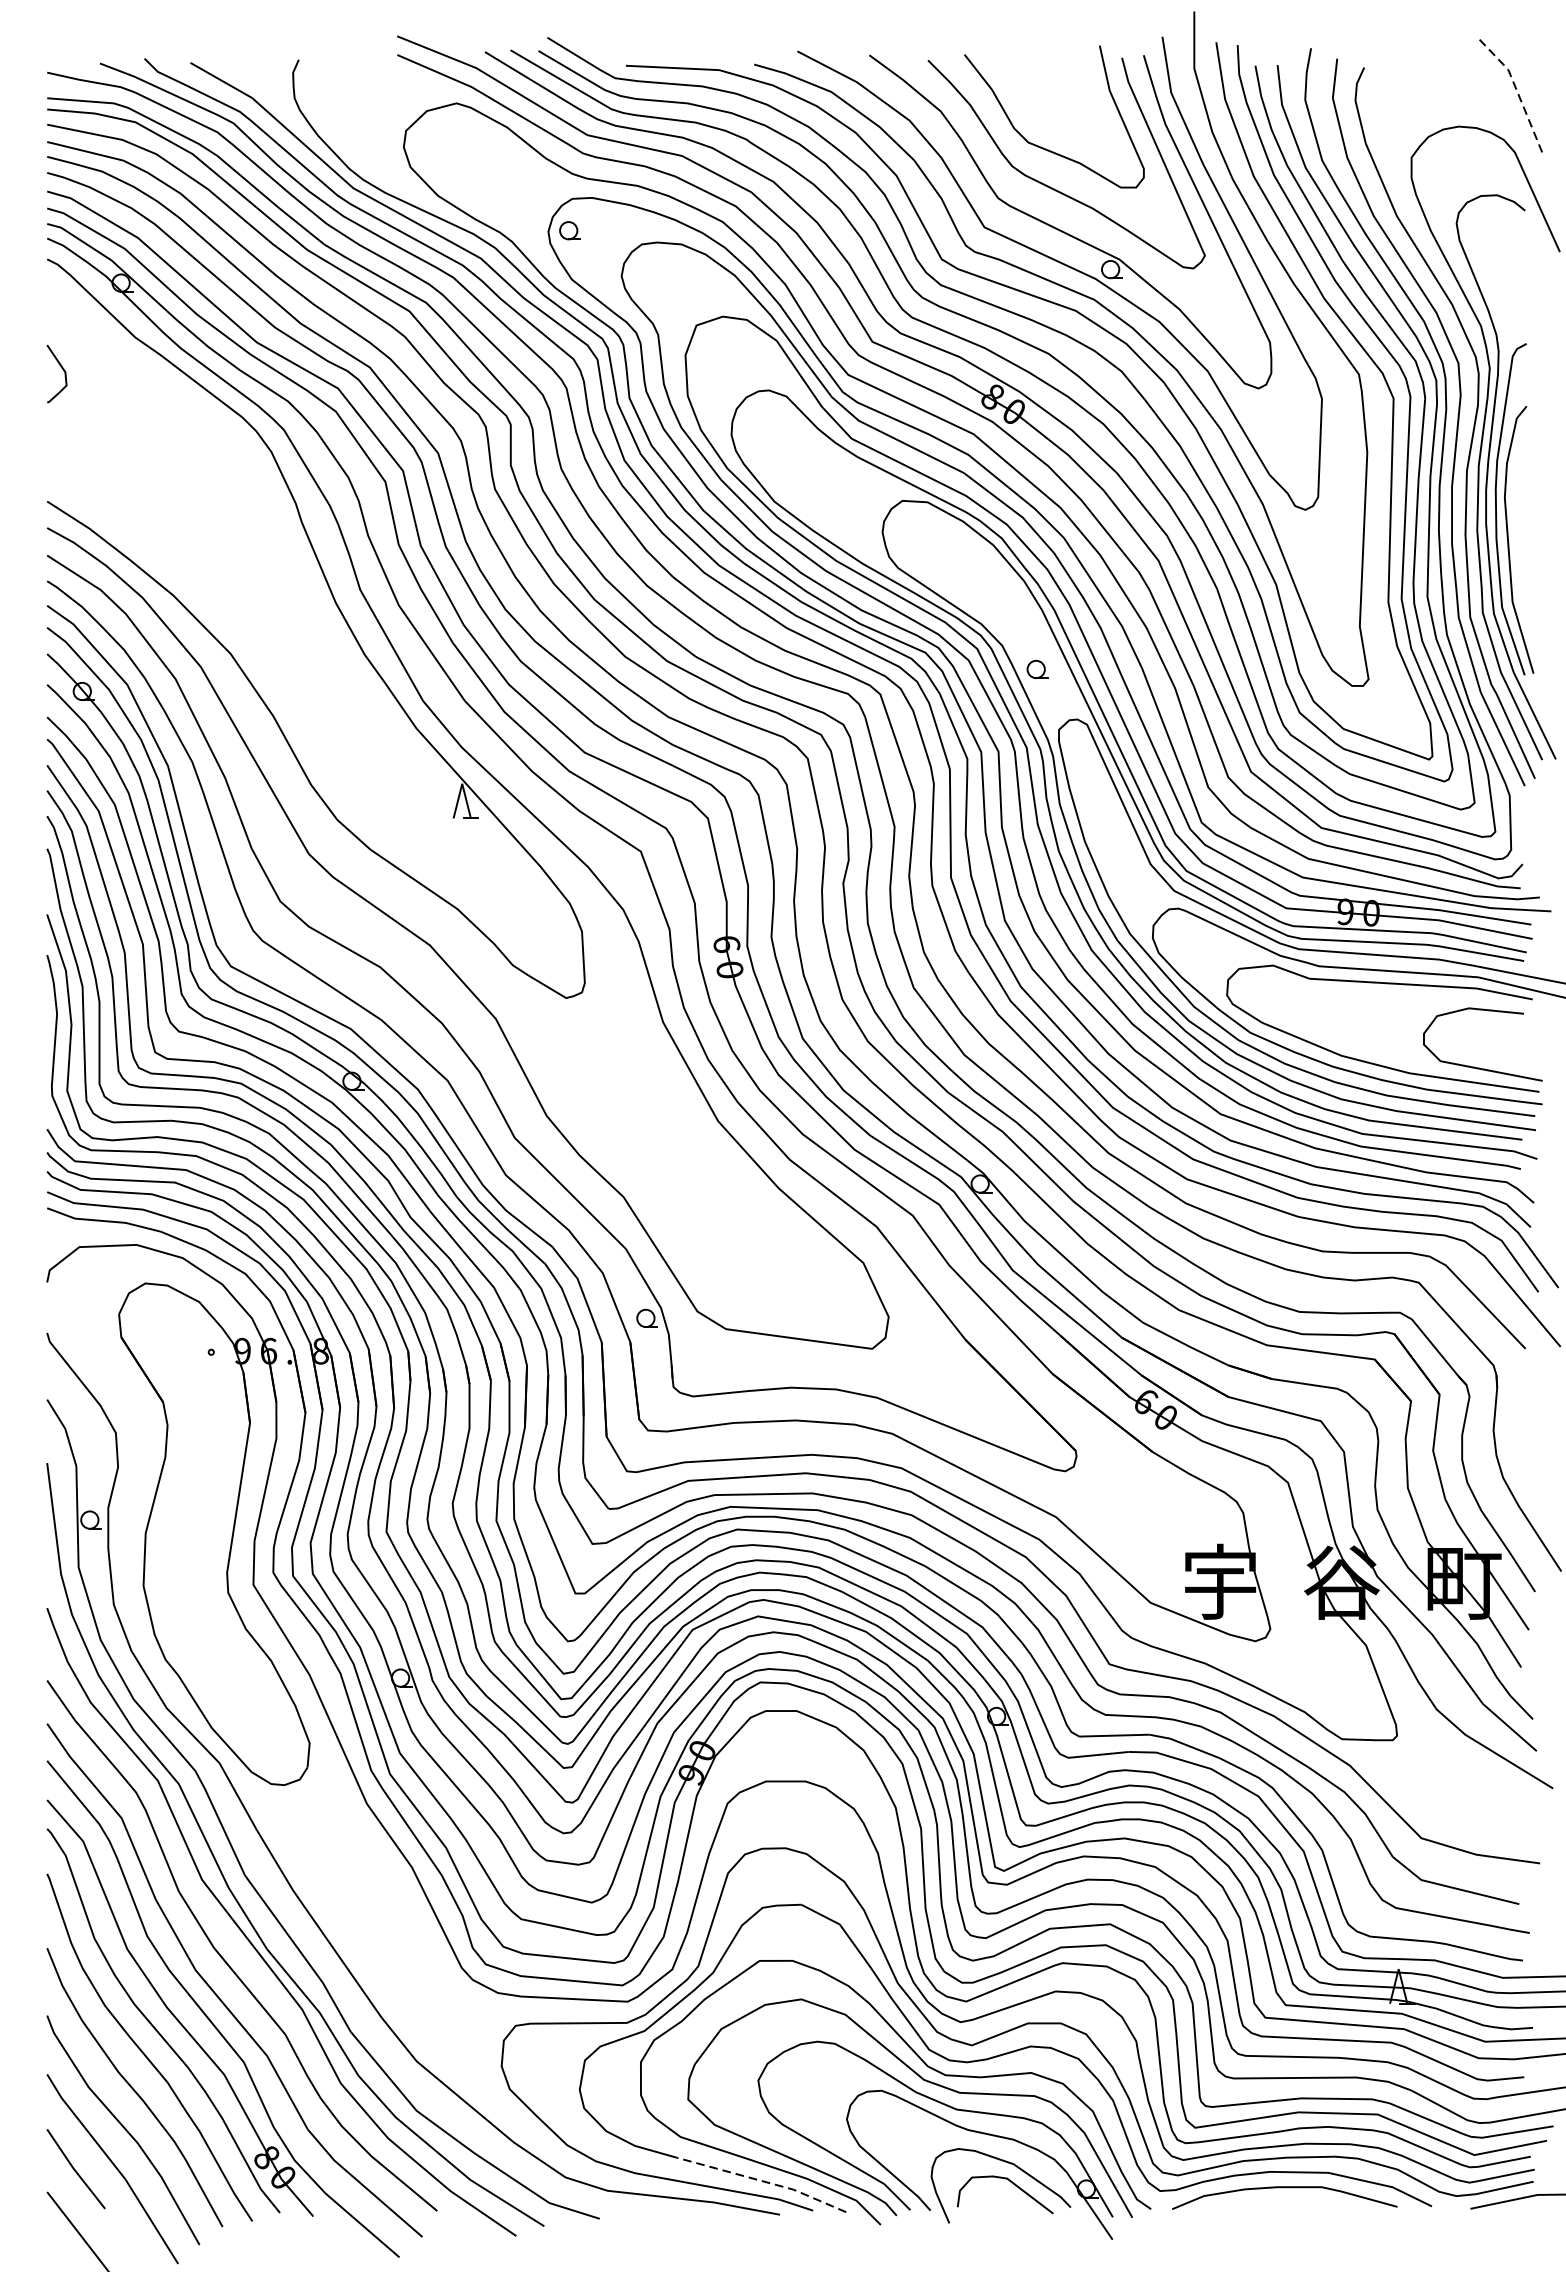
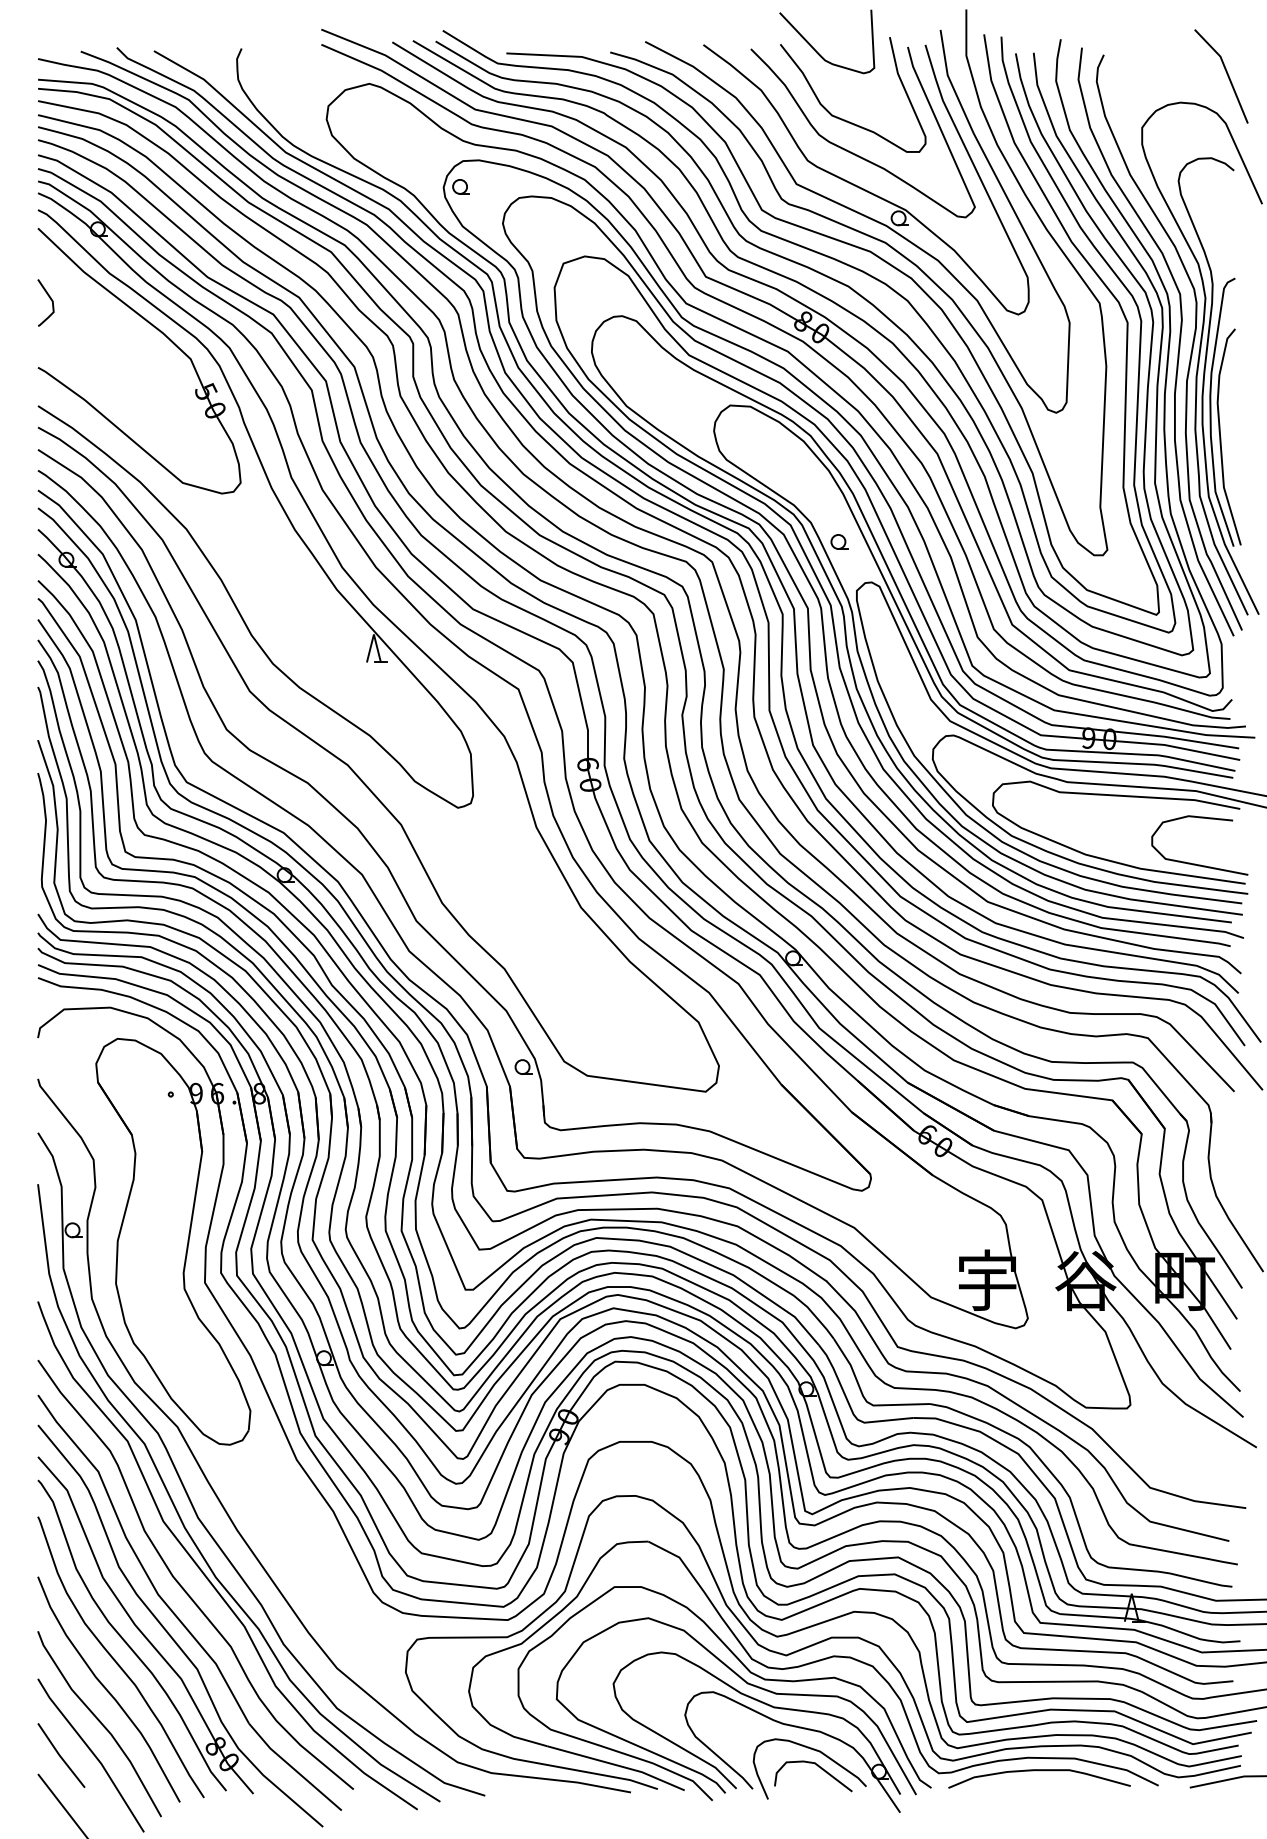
curve: (1010, 63) -> (817, 51), added
line: (1515, 89) -> (1226, 72), dashed -> solid
part: (200, 413) -> (162, 334), added
line: (763, 2181) -> (617, 1765), dashed -> solid

